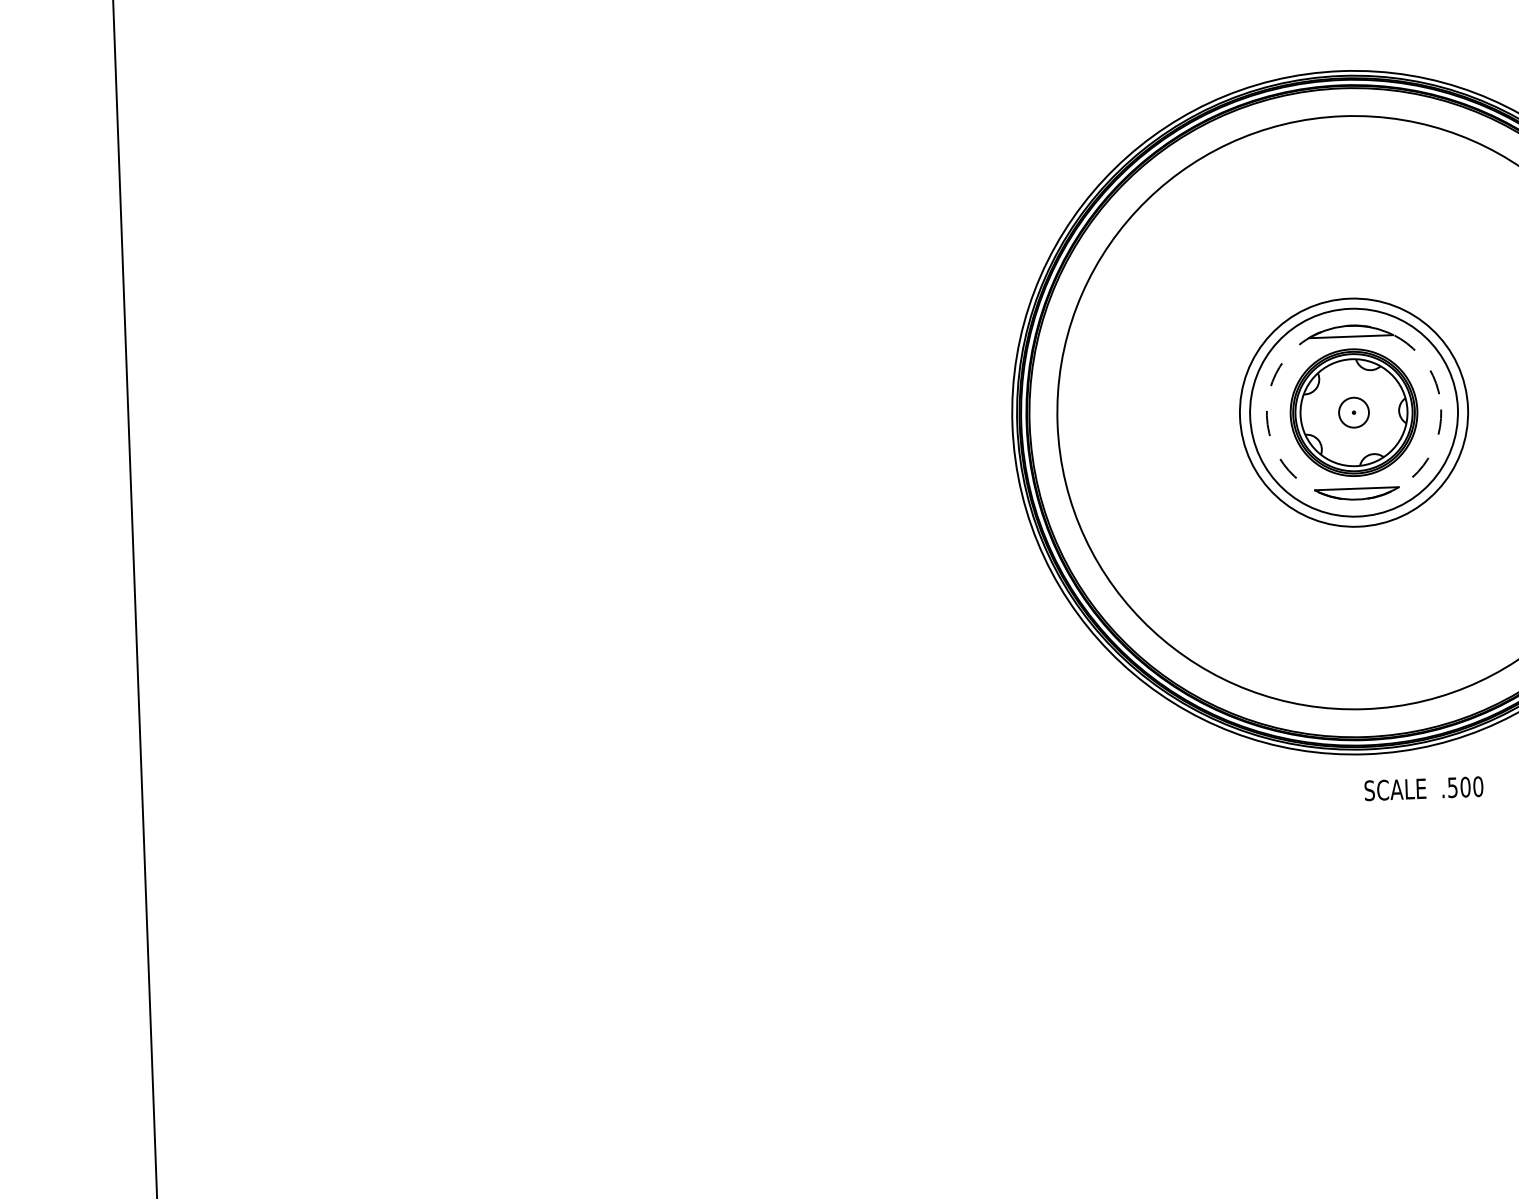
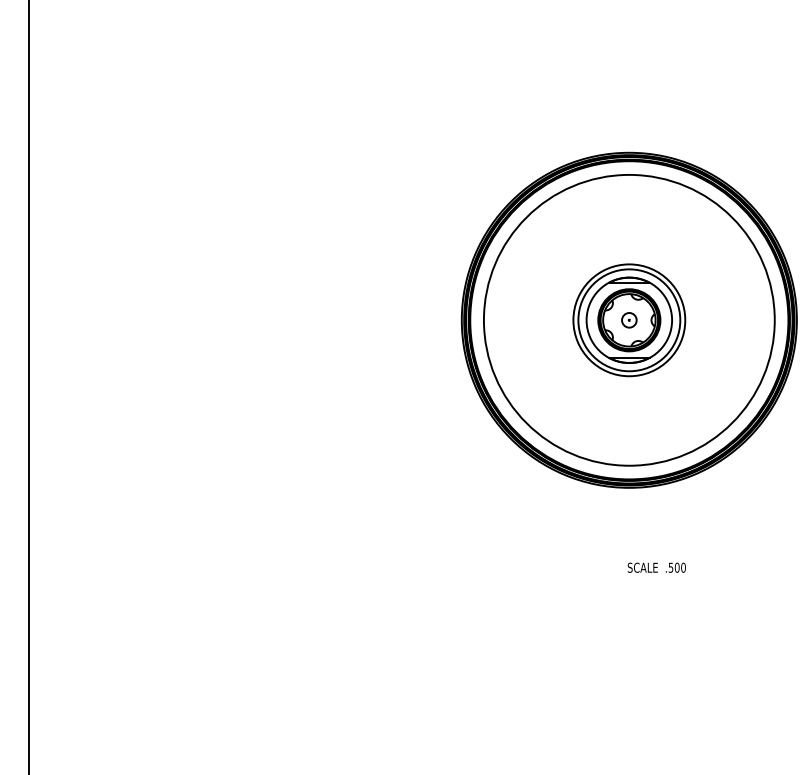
circle: (1354, 413) -> (629, 320), dashed -> solid
text: (1423, 788) -> (656, 567), moved

